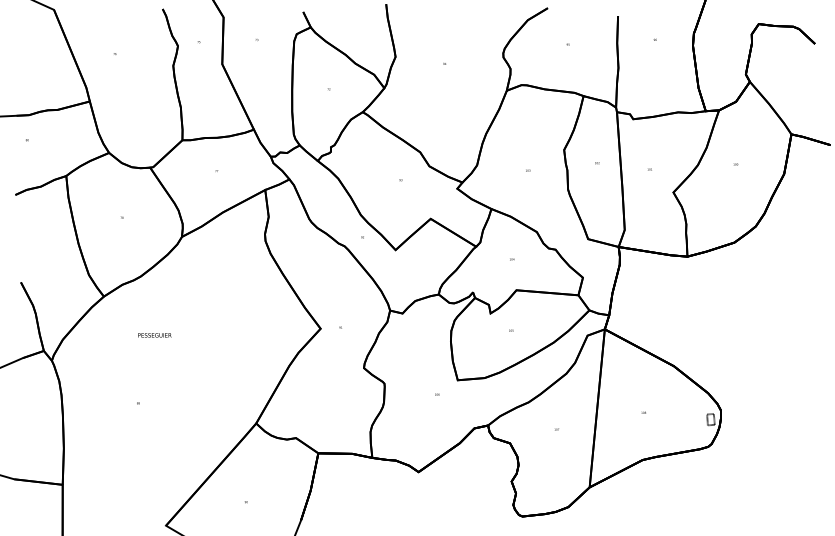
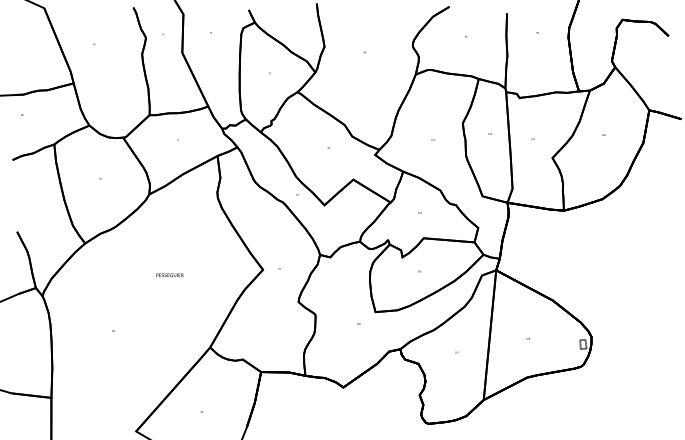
text: (154, 335) -> (169, 275), moved

